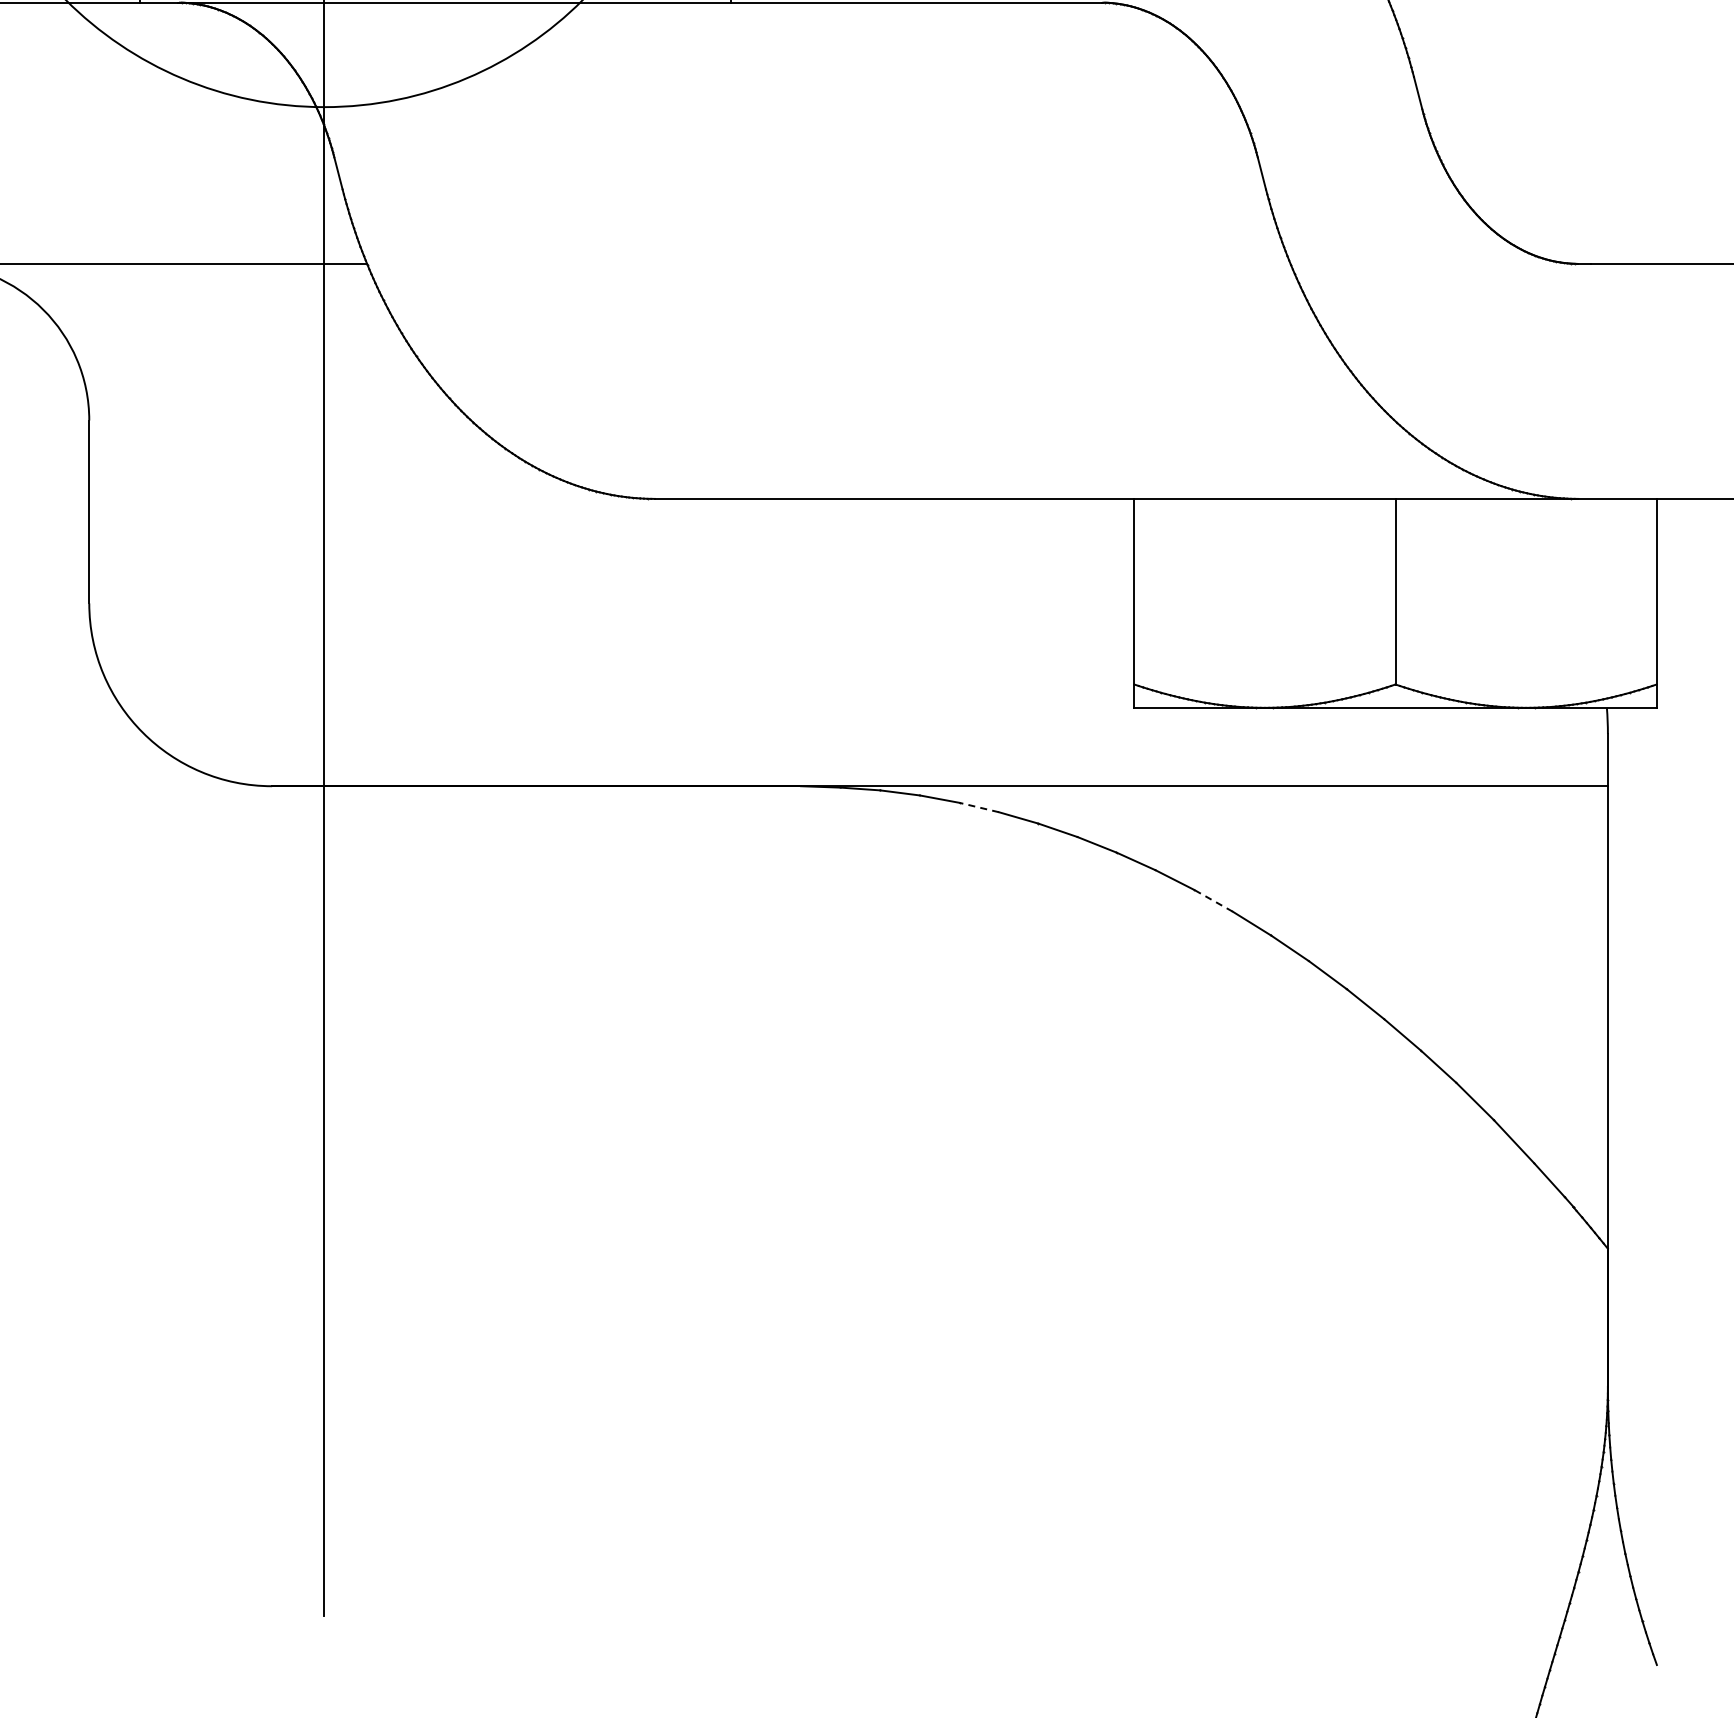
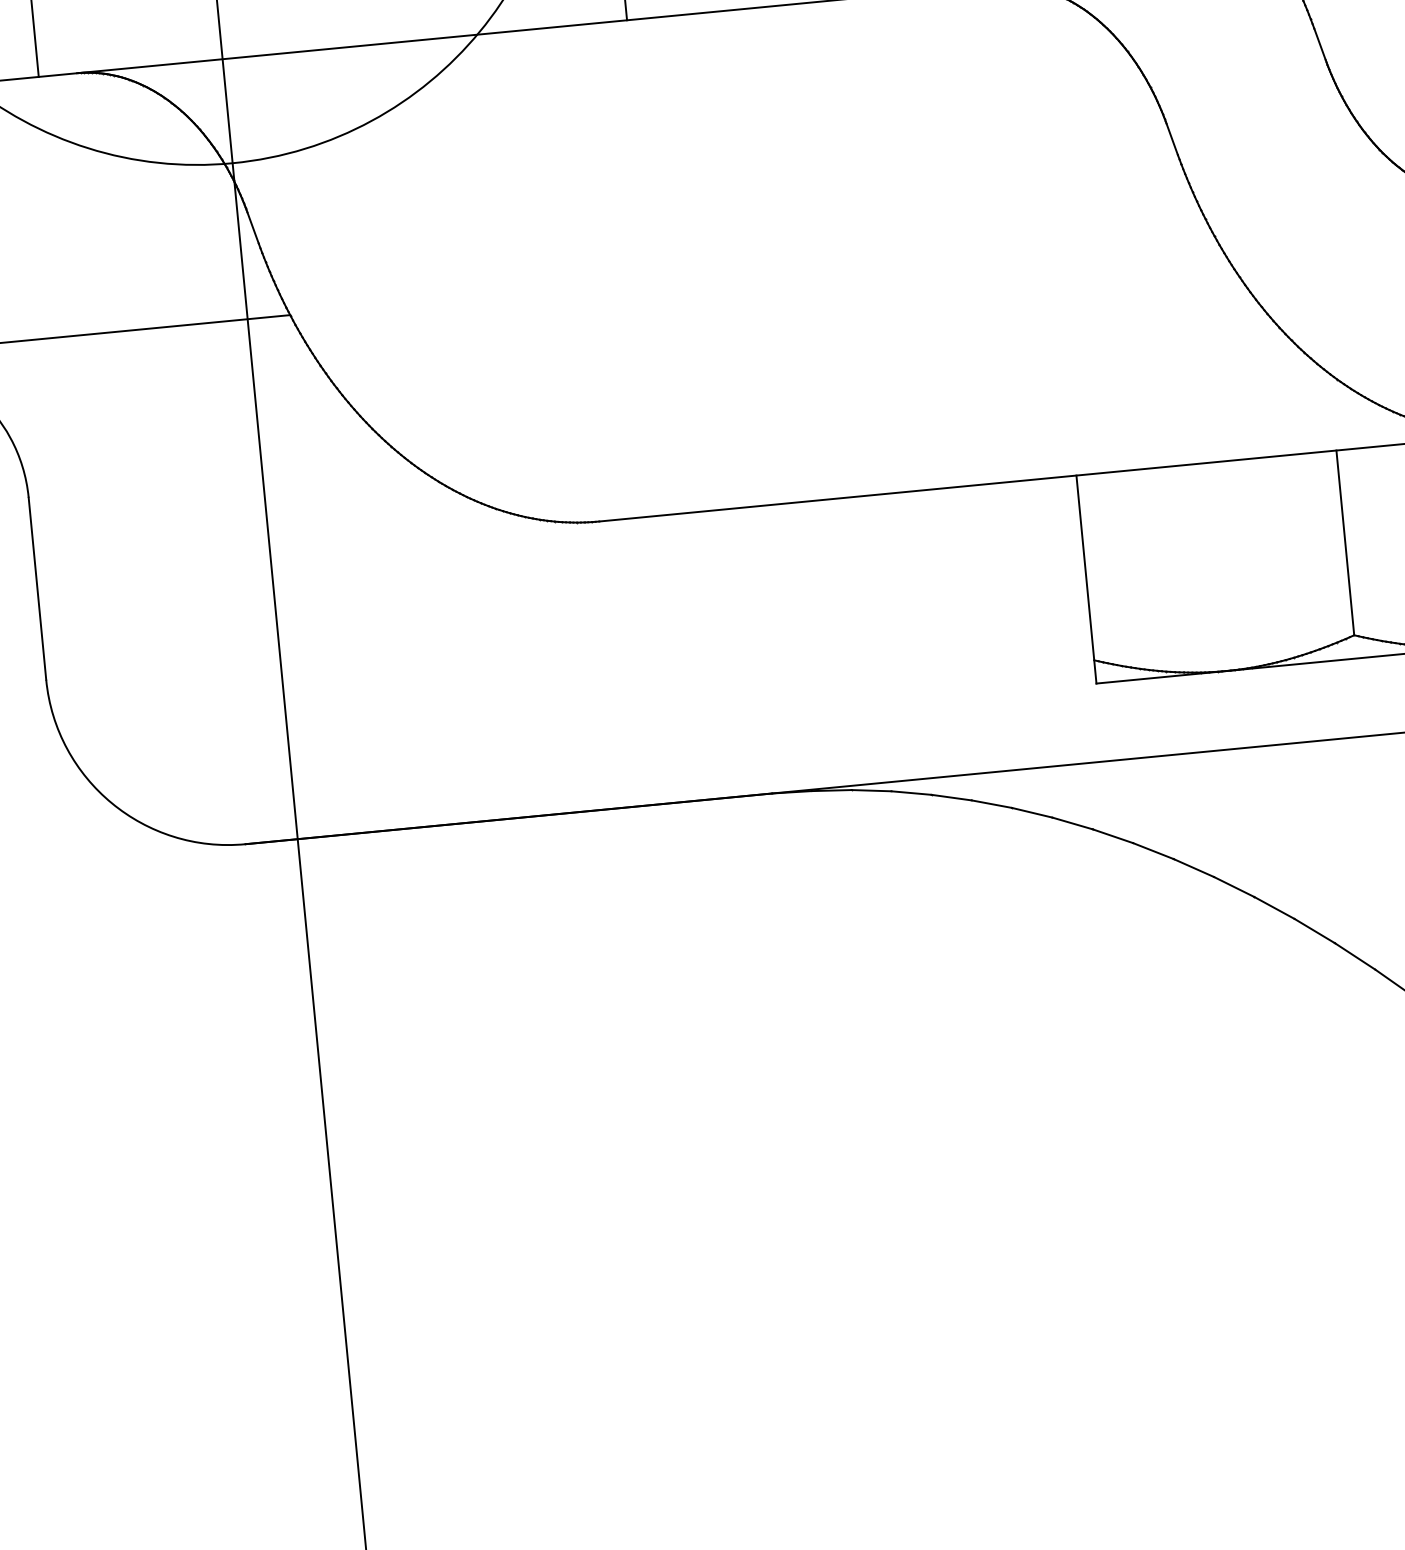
line: (978, 807) -> (950, 797), dashed -> solid
line: (1213, 900) -> (1193, 867), dashed -> solid

